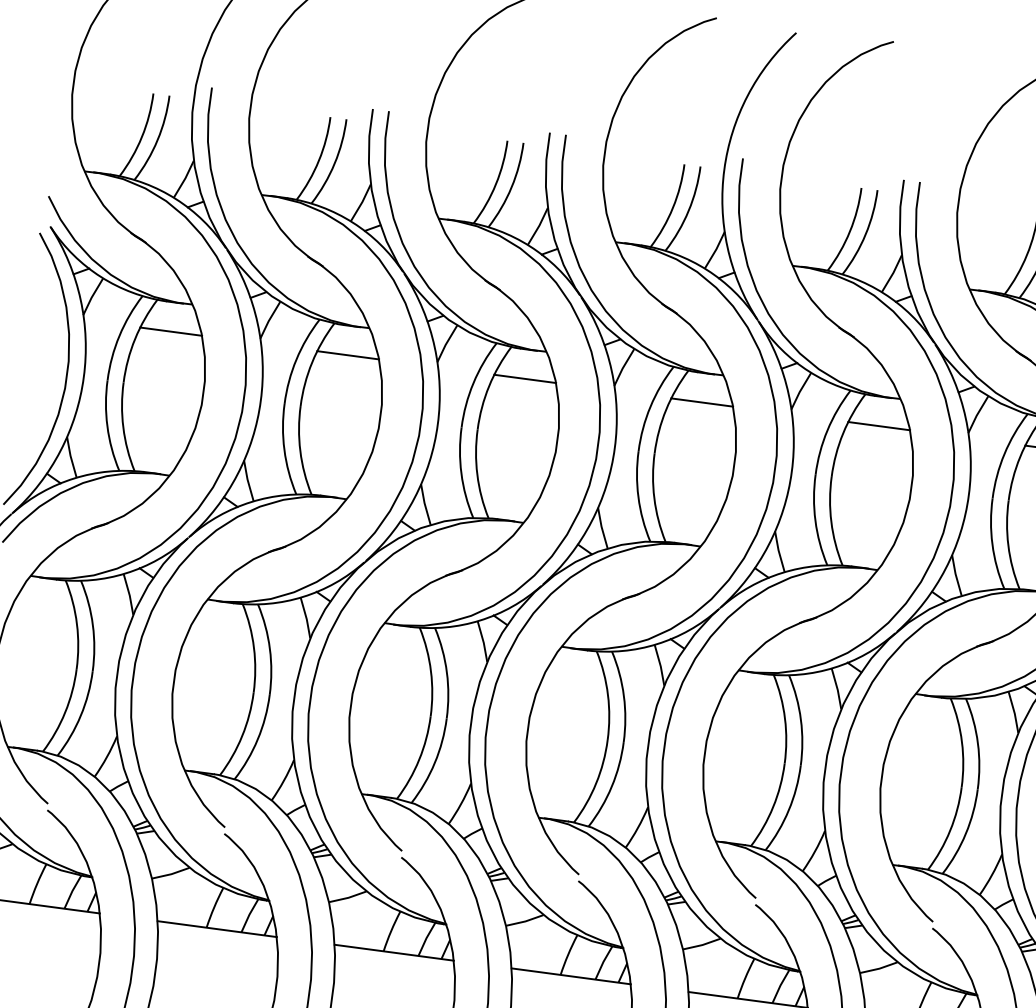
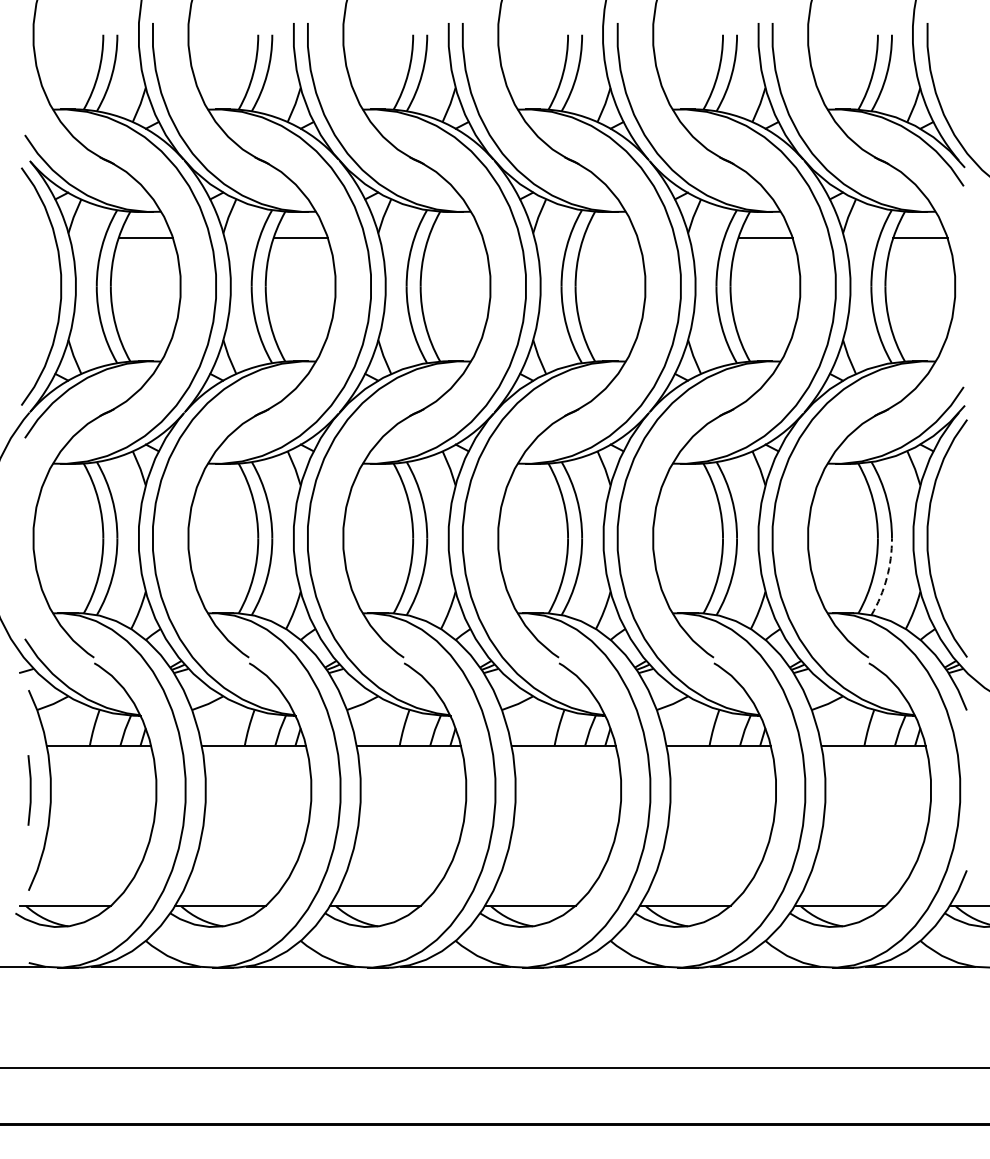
line: (524, 378) -> (455, 237), removed
line: (702, 402) -> (610, 237), removed
arc: (965, 834) -> (886, 578), solid -> dashed

